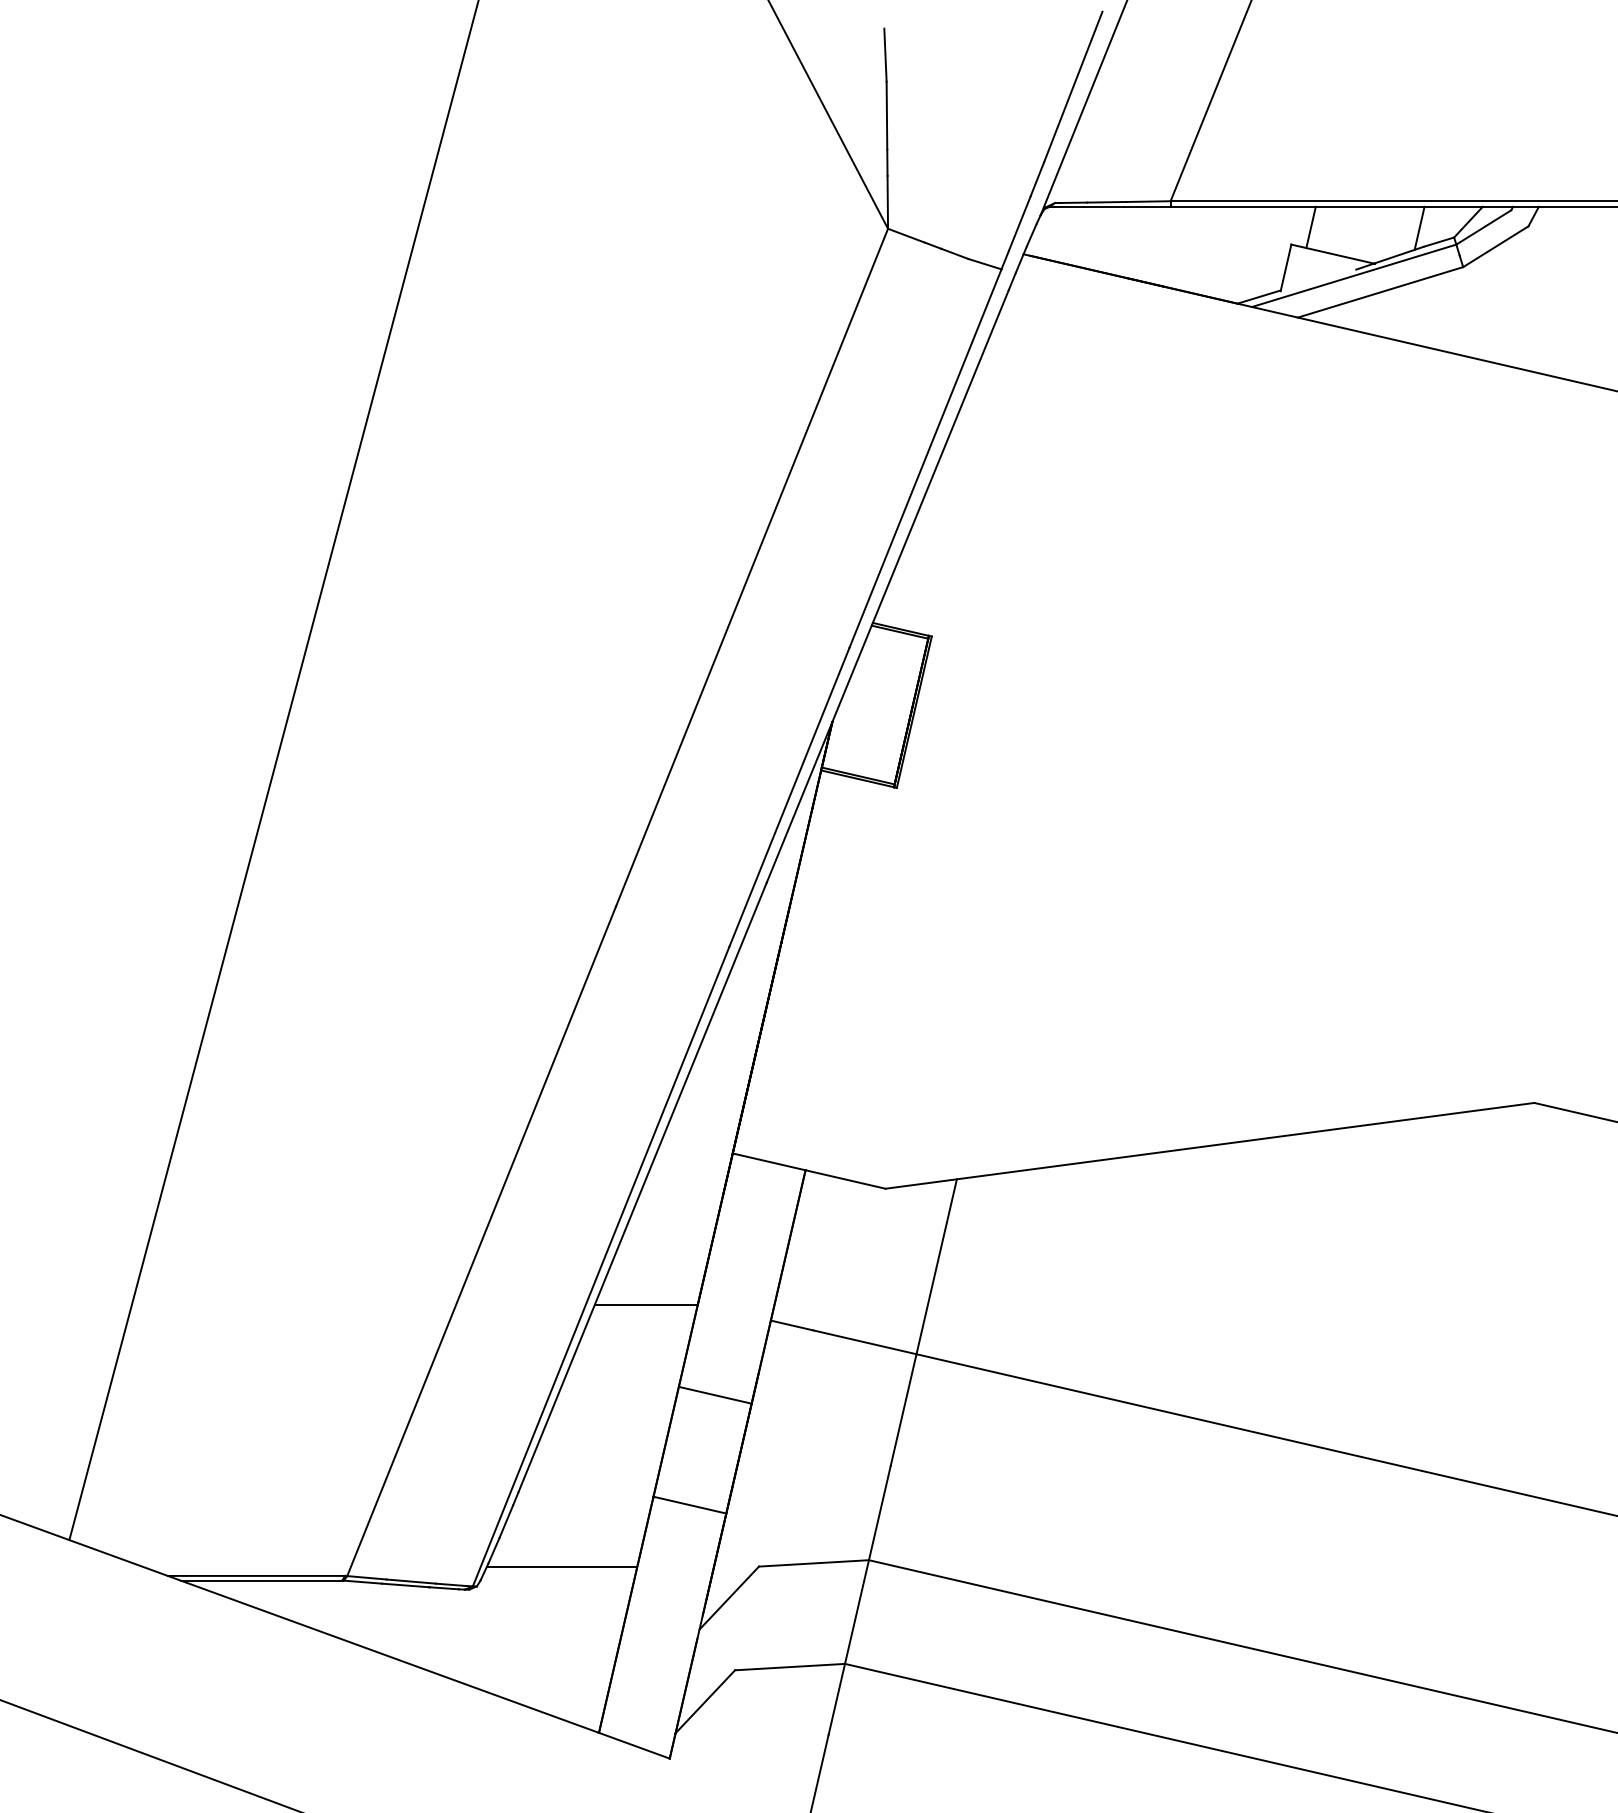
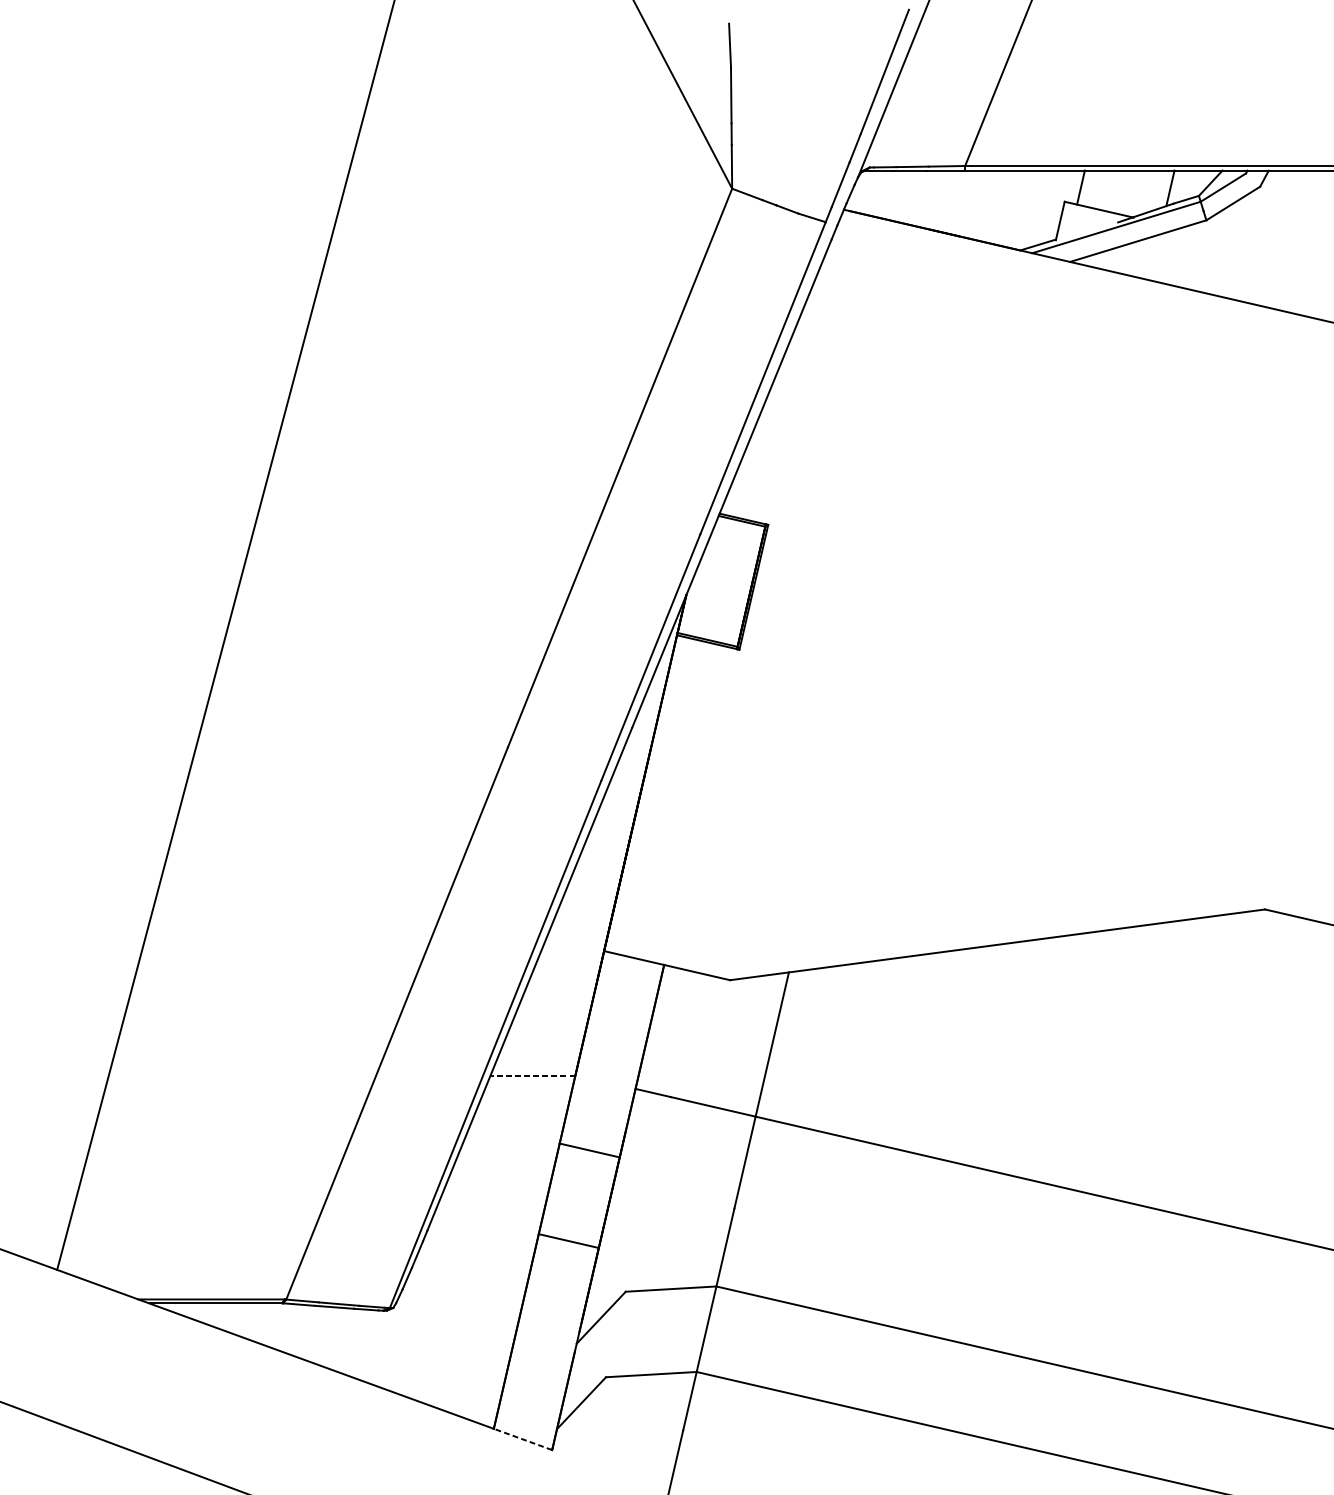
line: (646, 1305) -> (533, 1076), solid -> dashed
line: (561, 1566) -> (462, 1291), removed
line: (634, 1745) -> (523, 1439), solid -> dashed

